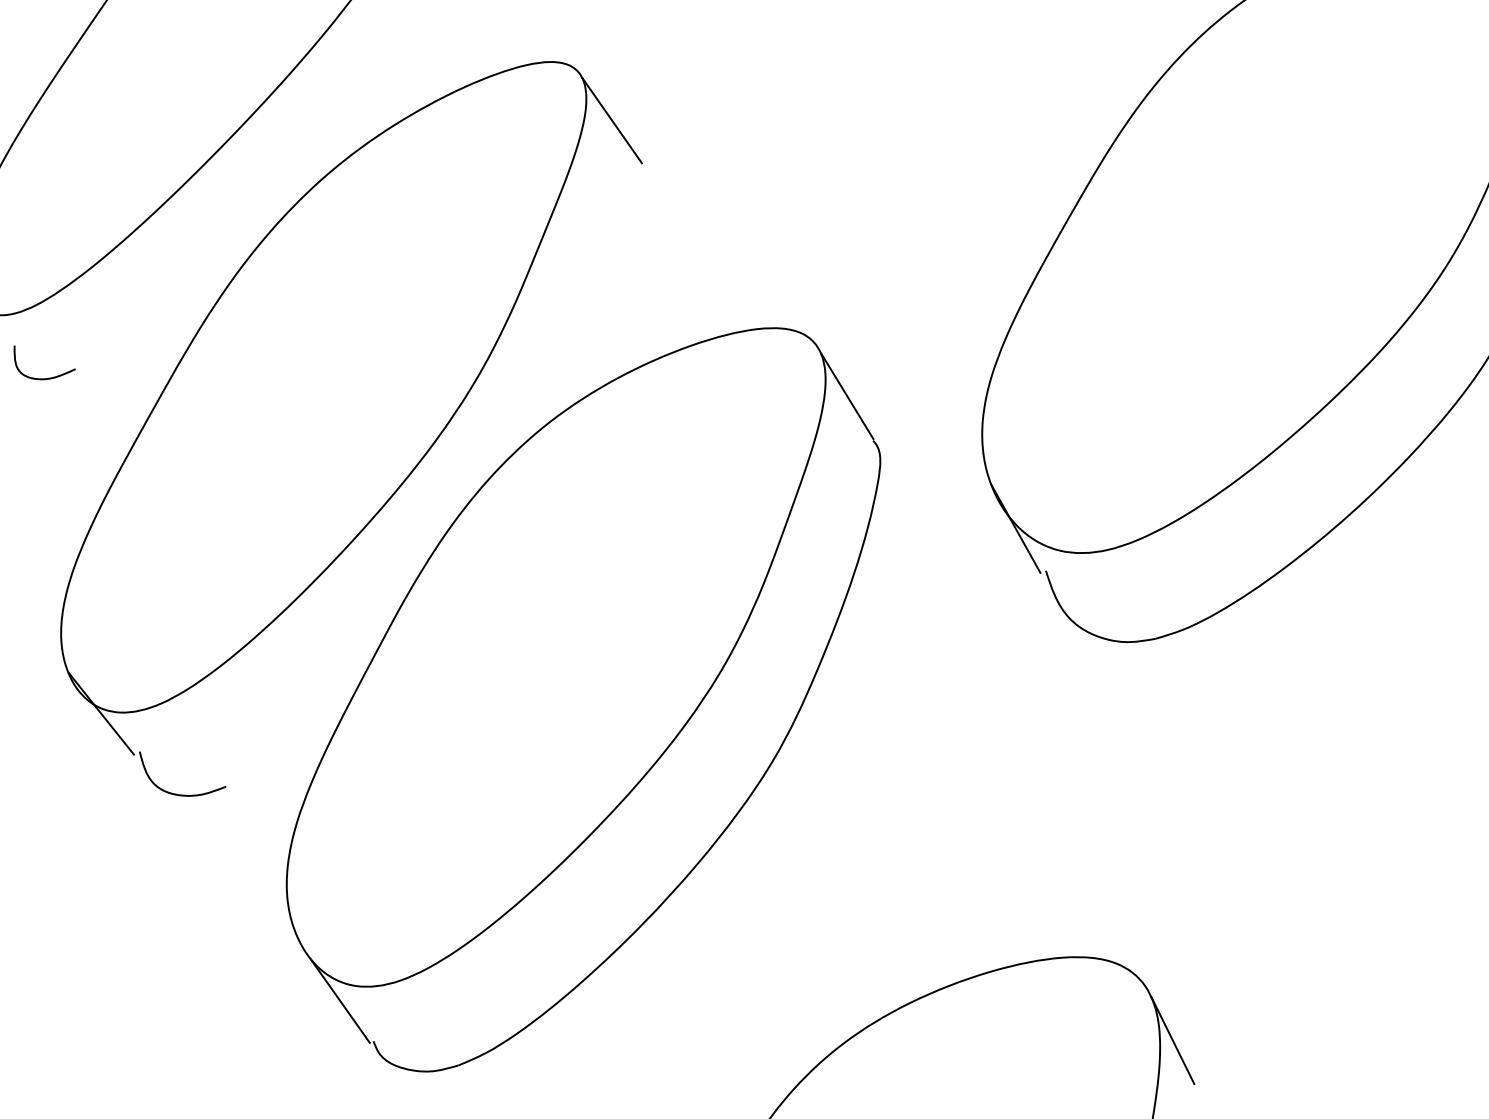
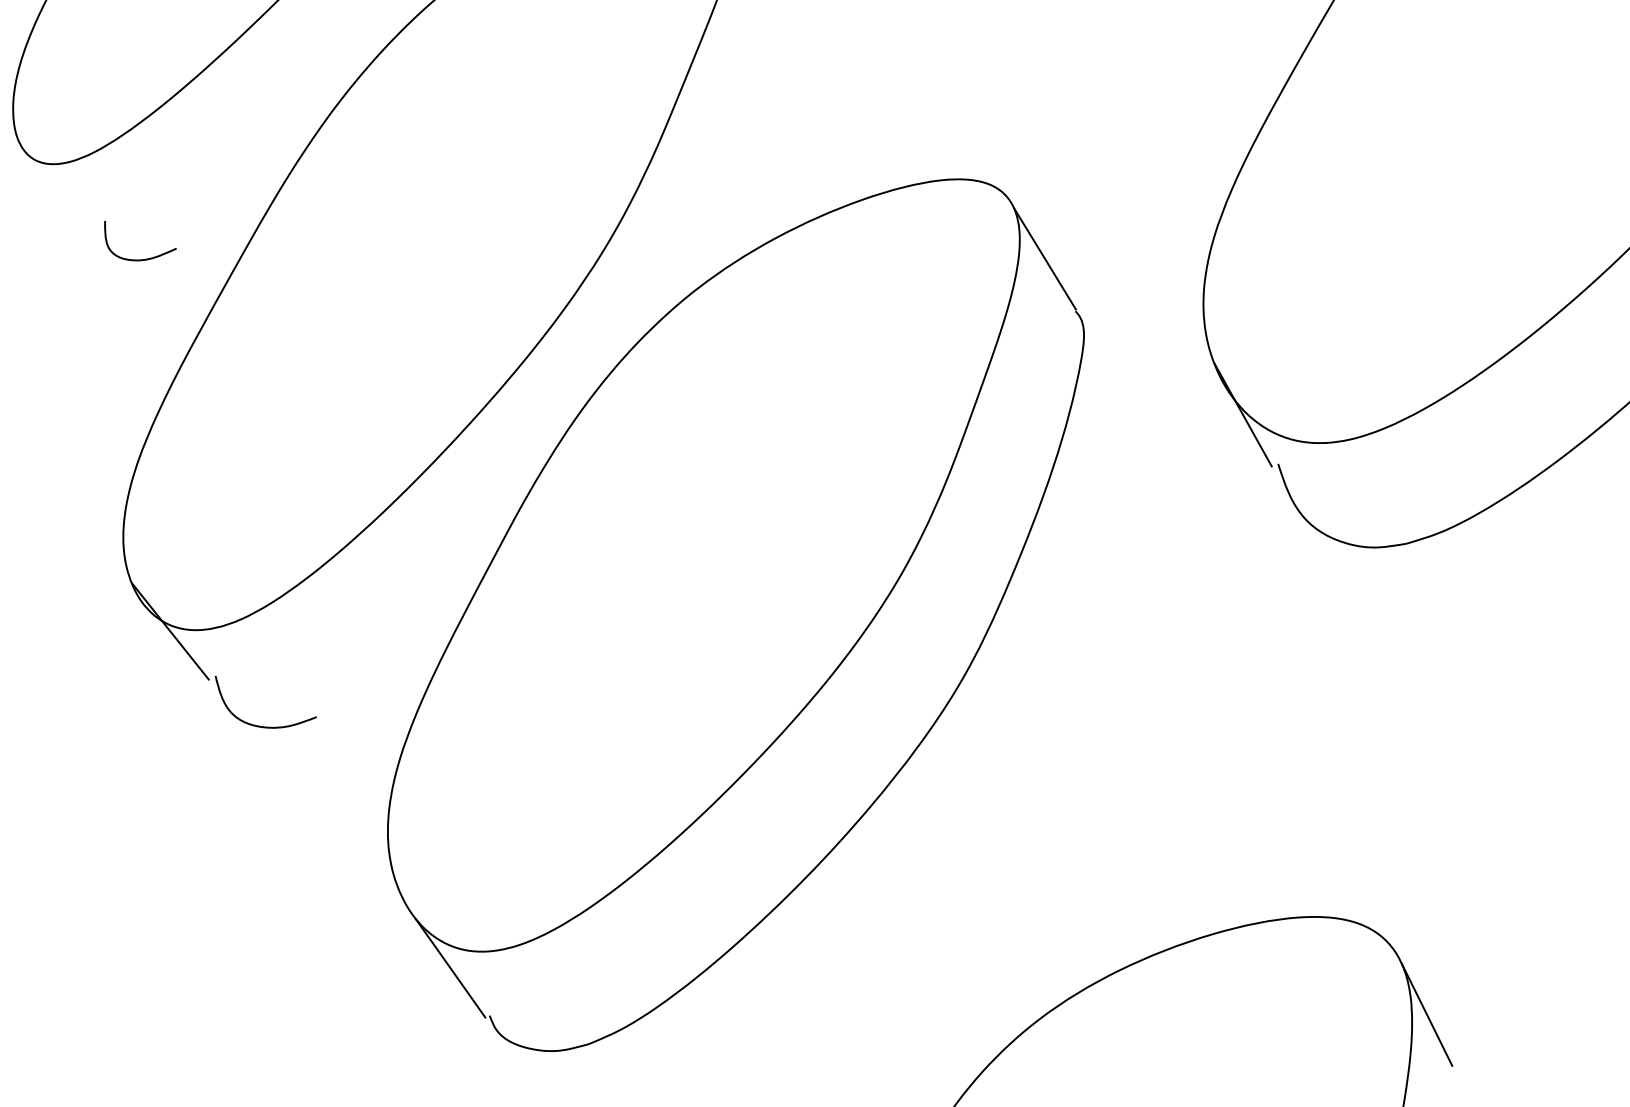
curve: (48, 377) -> (144, 258), moved

